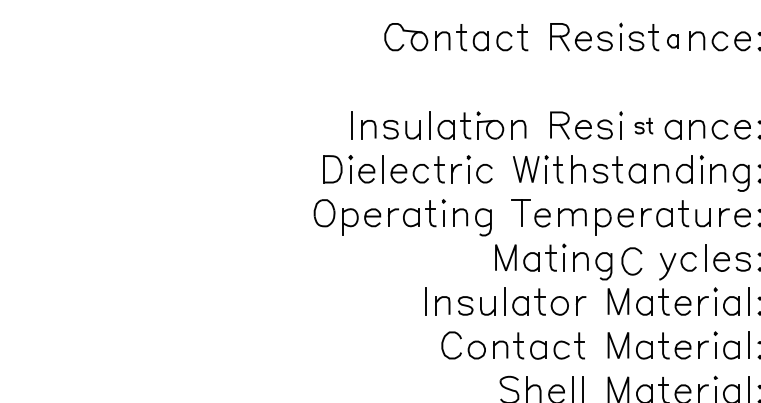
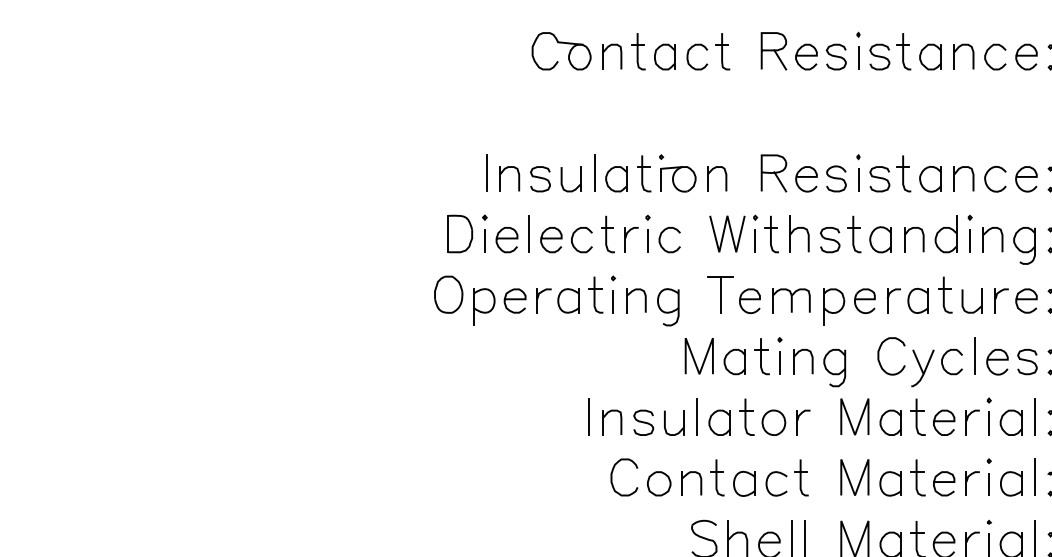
part: (673, 40) -> (930, 56), size x1.43
part: (644, 125) -> (890, 173), size x1.67
part: (623, 261) -> (879, 356), moved

